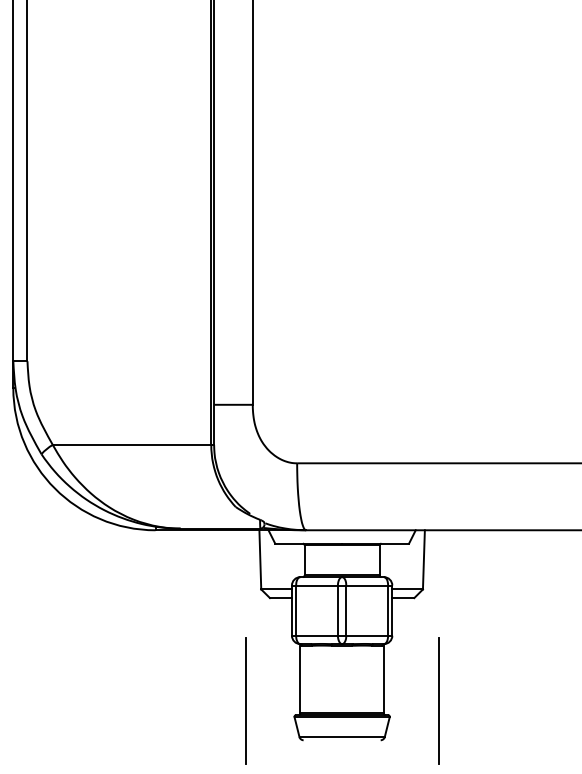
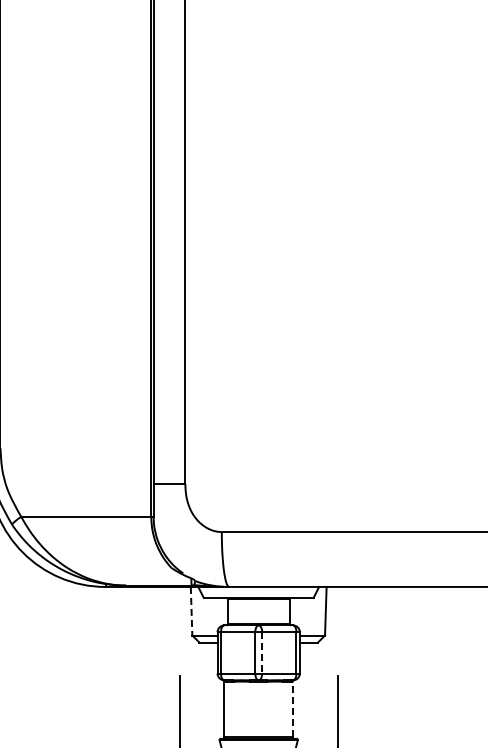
line: (260, 560) -> (191, 611), solid -> dashed
line: (346, 610) -> (262, 652), solid -> dashed
line: (384, 679) -> (293, 709), solid -> dashed

